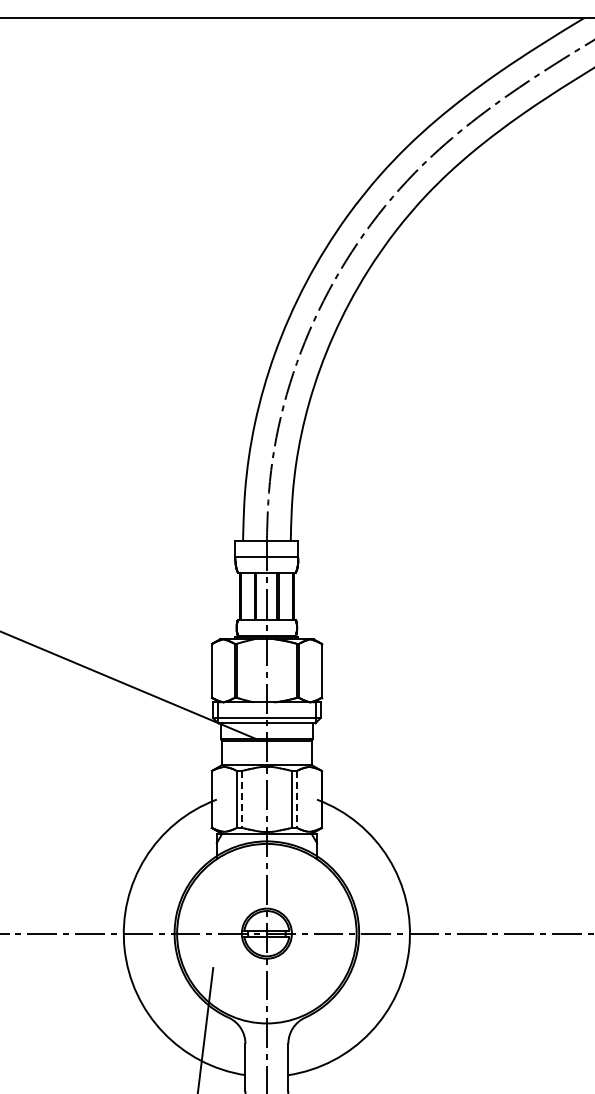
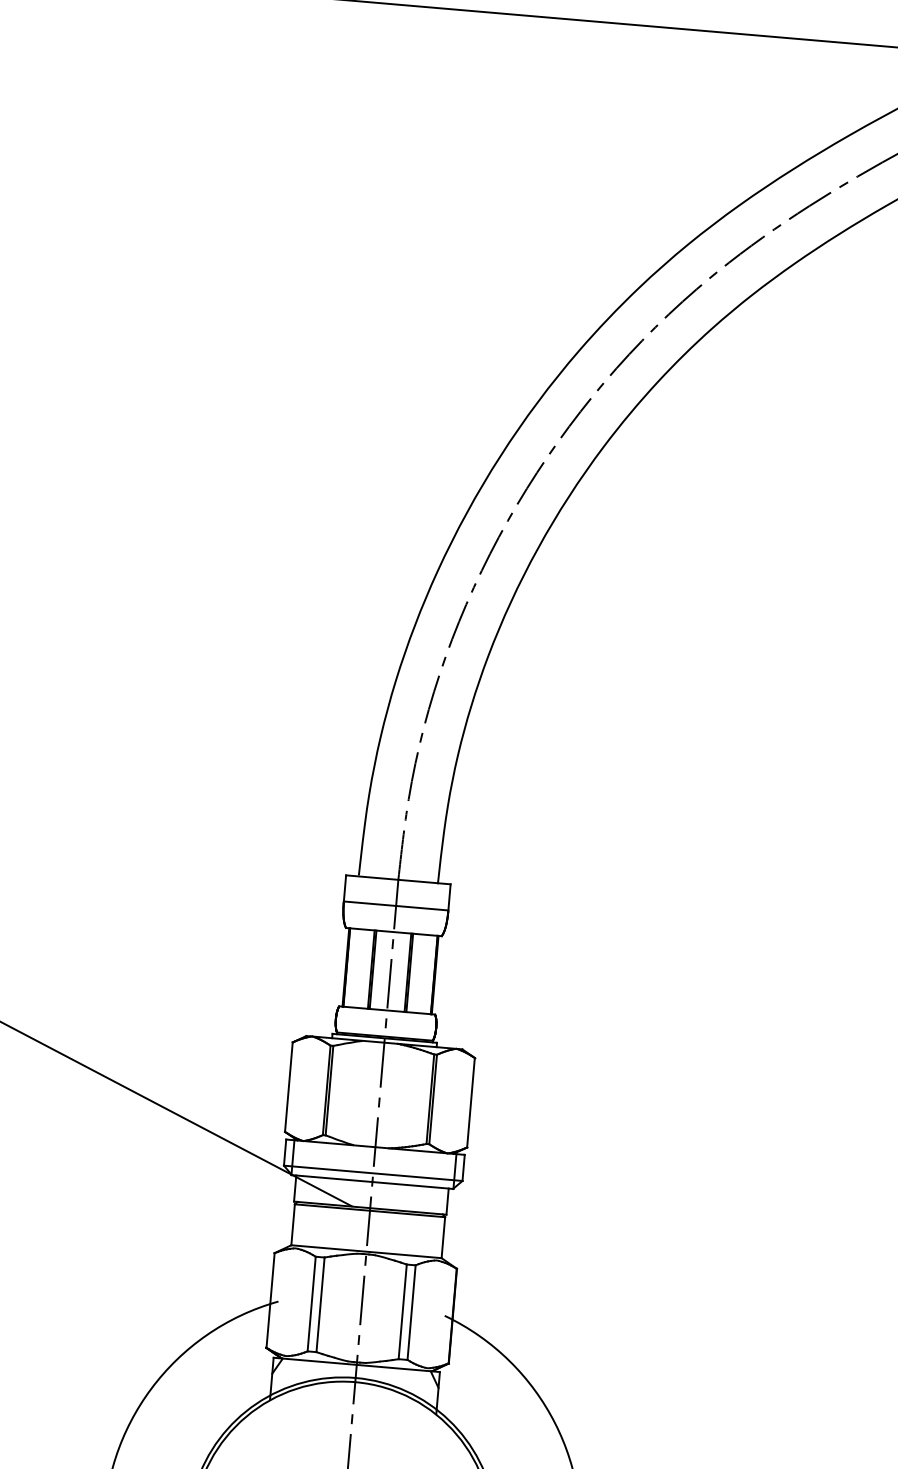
line: (242, 799) -> (321, 1304), dashed -> solid
line: (297, 799) -> (412, 1312), dashed -> solid

